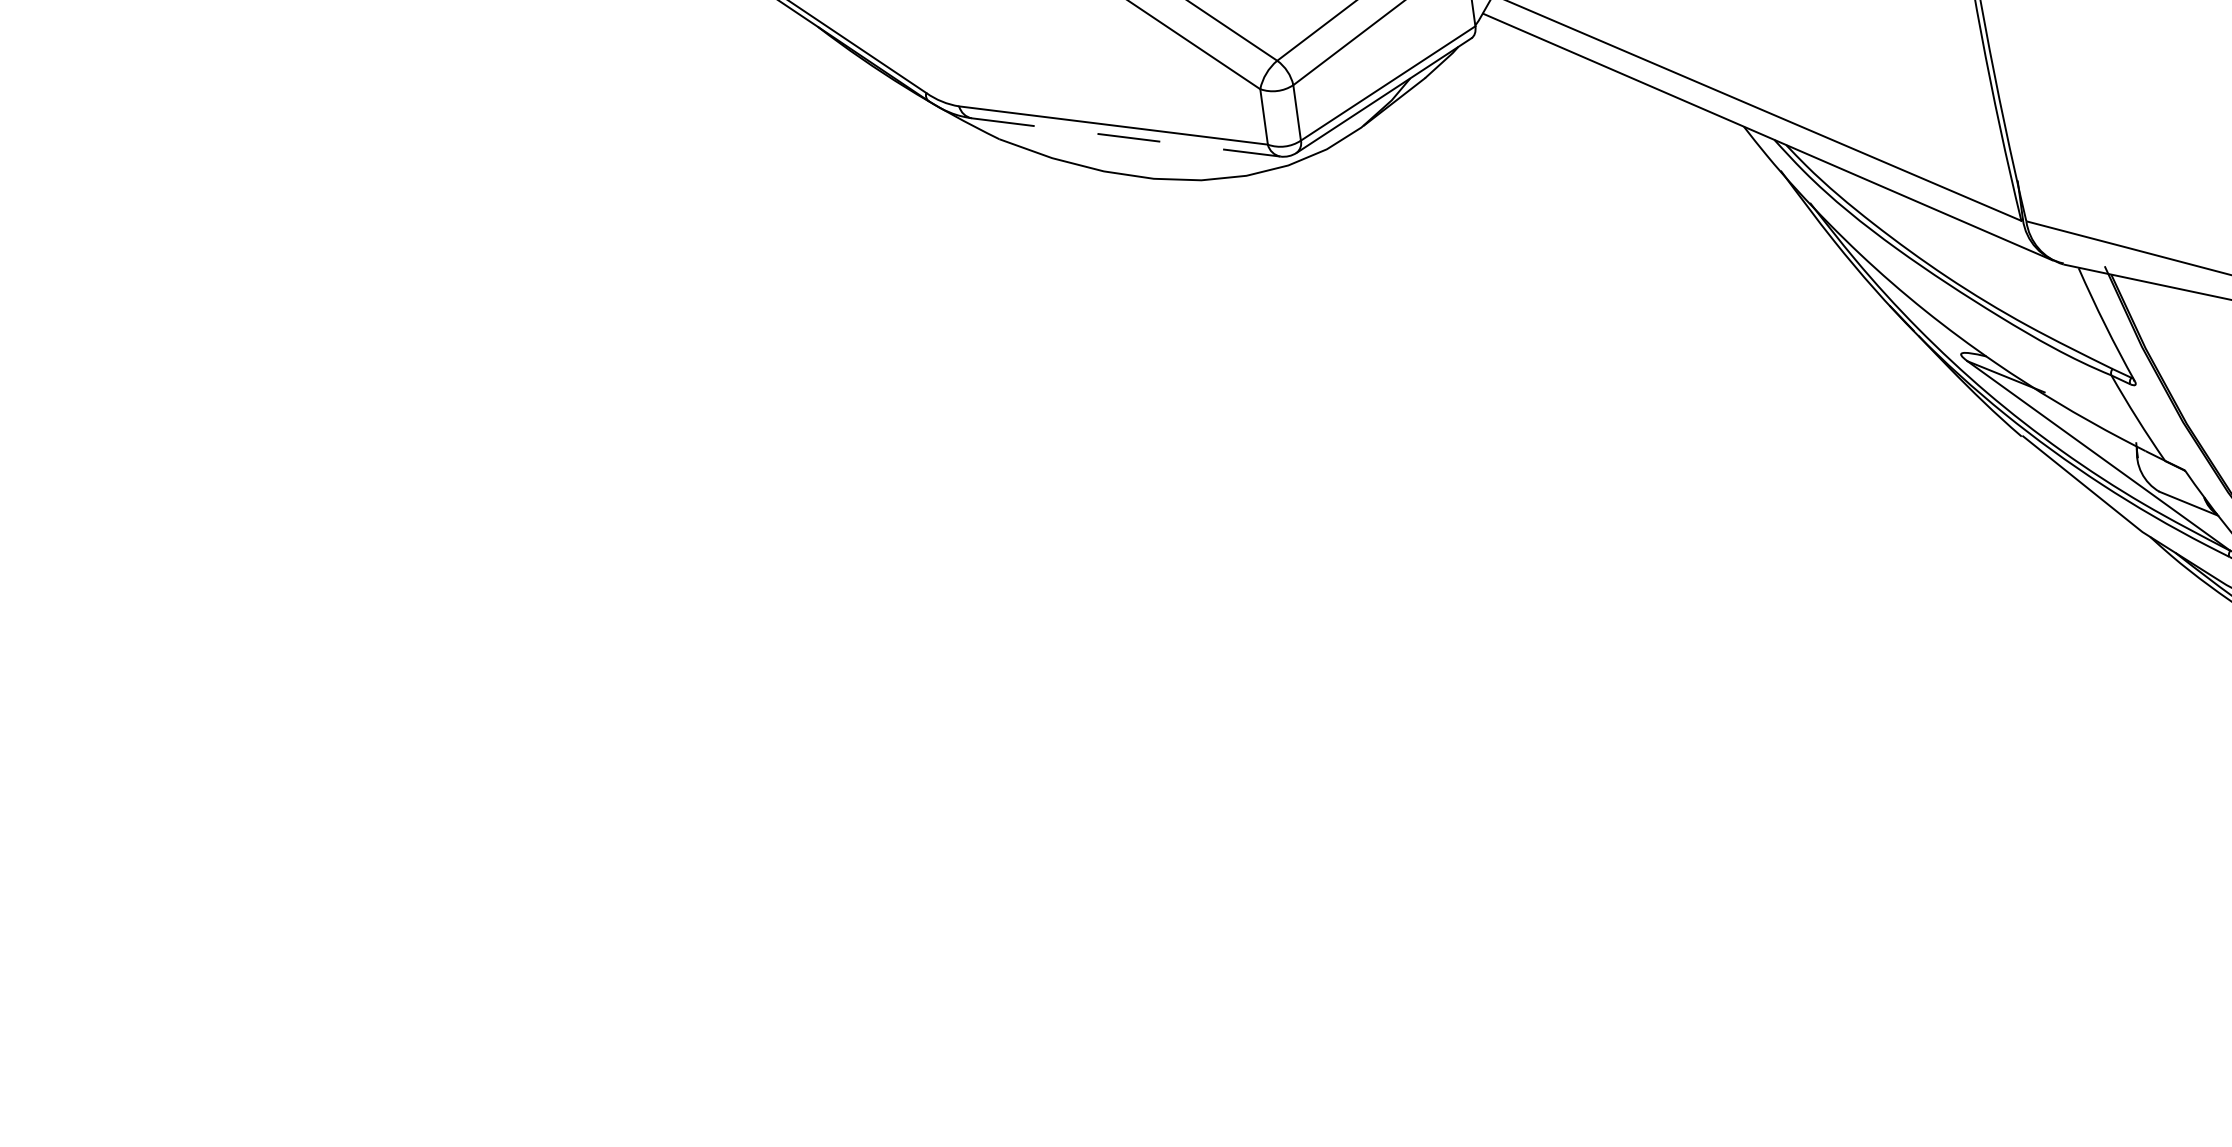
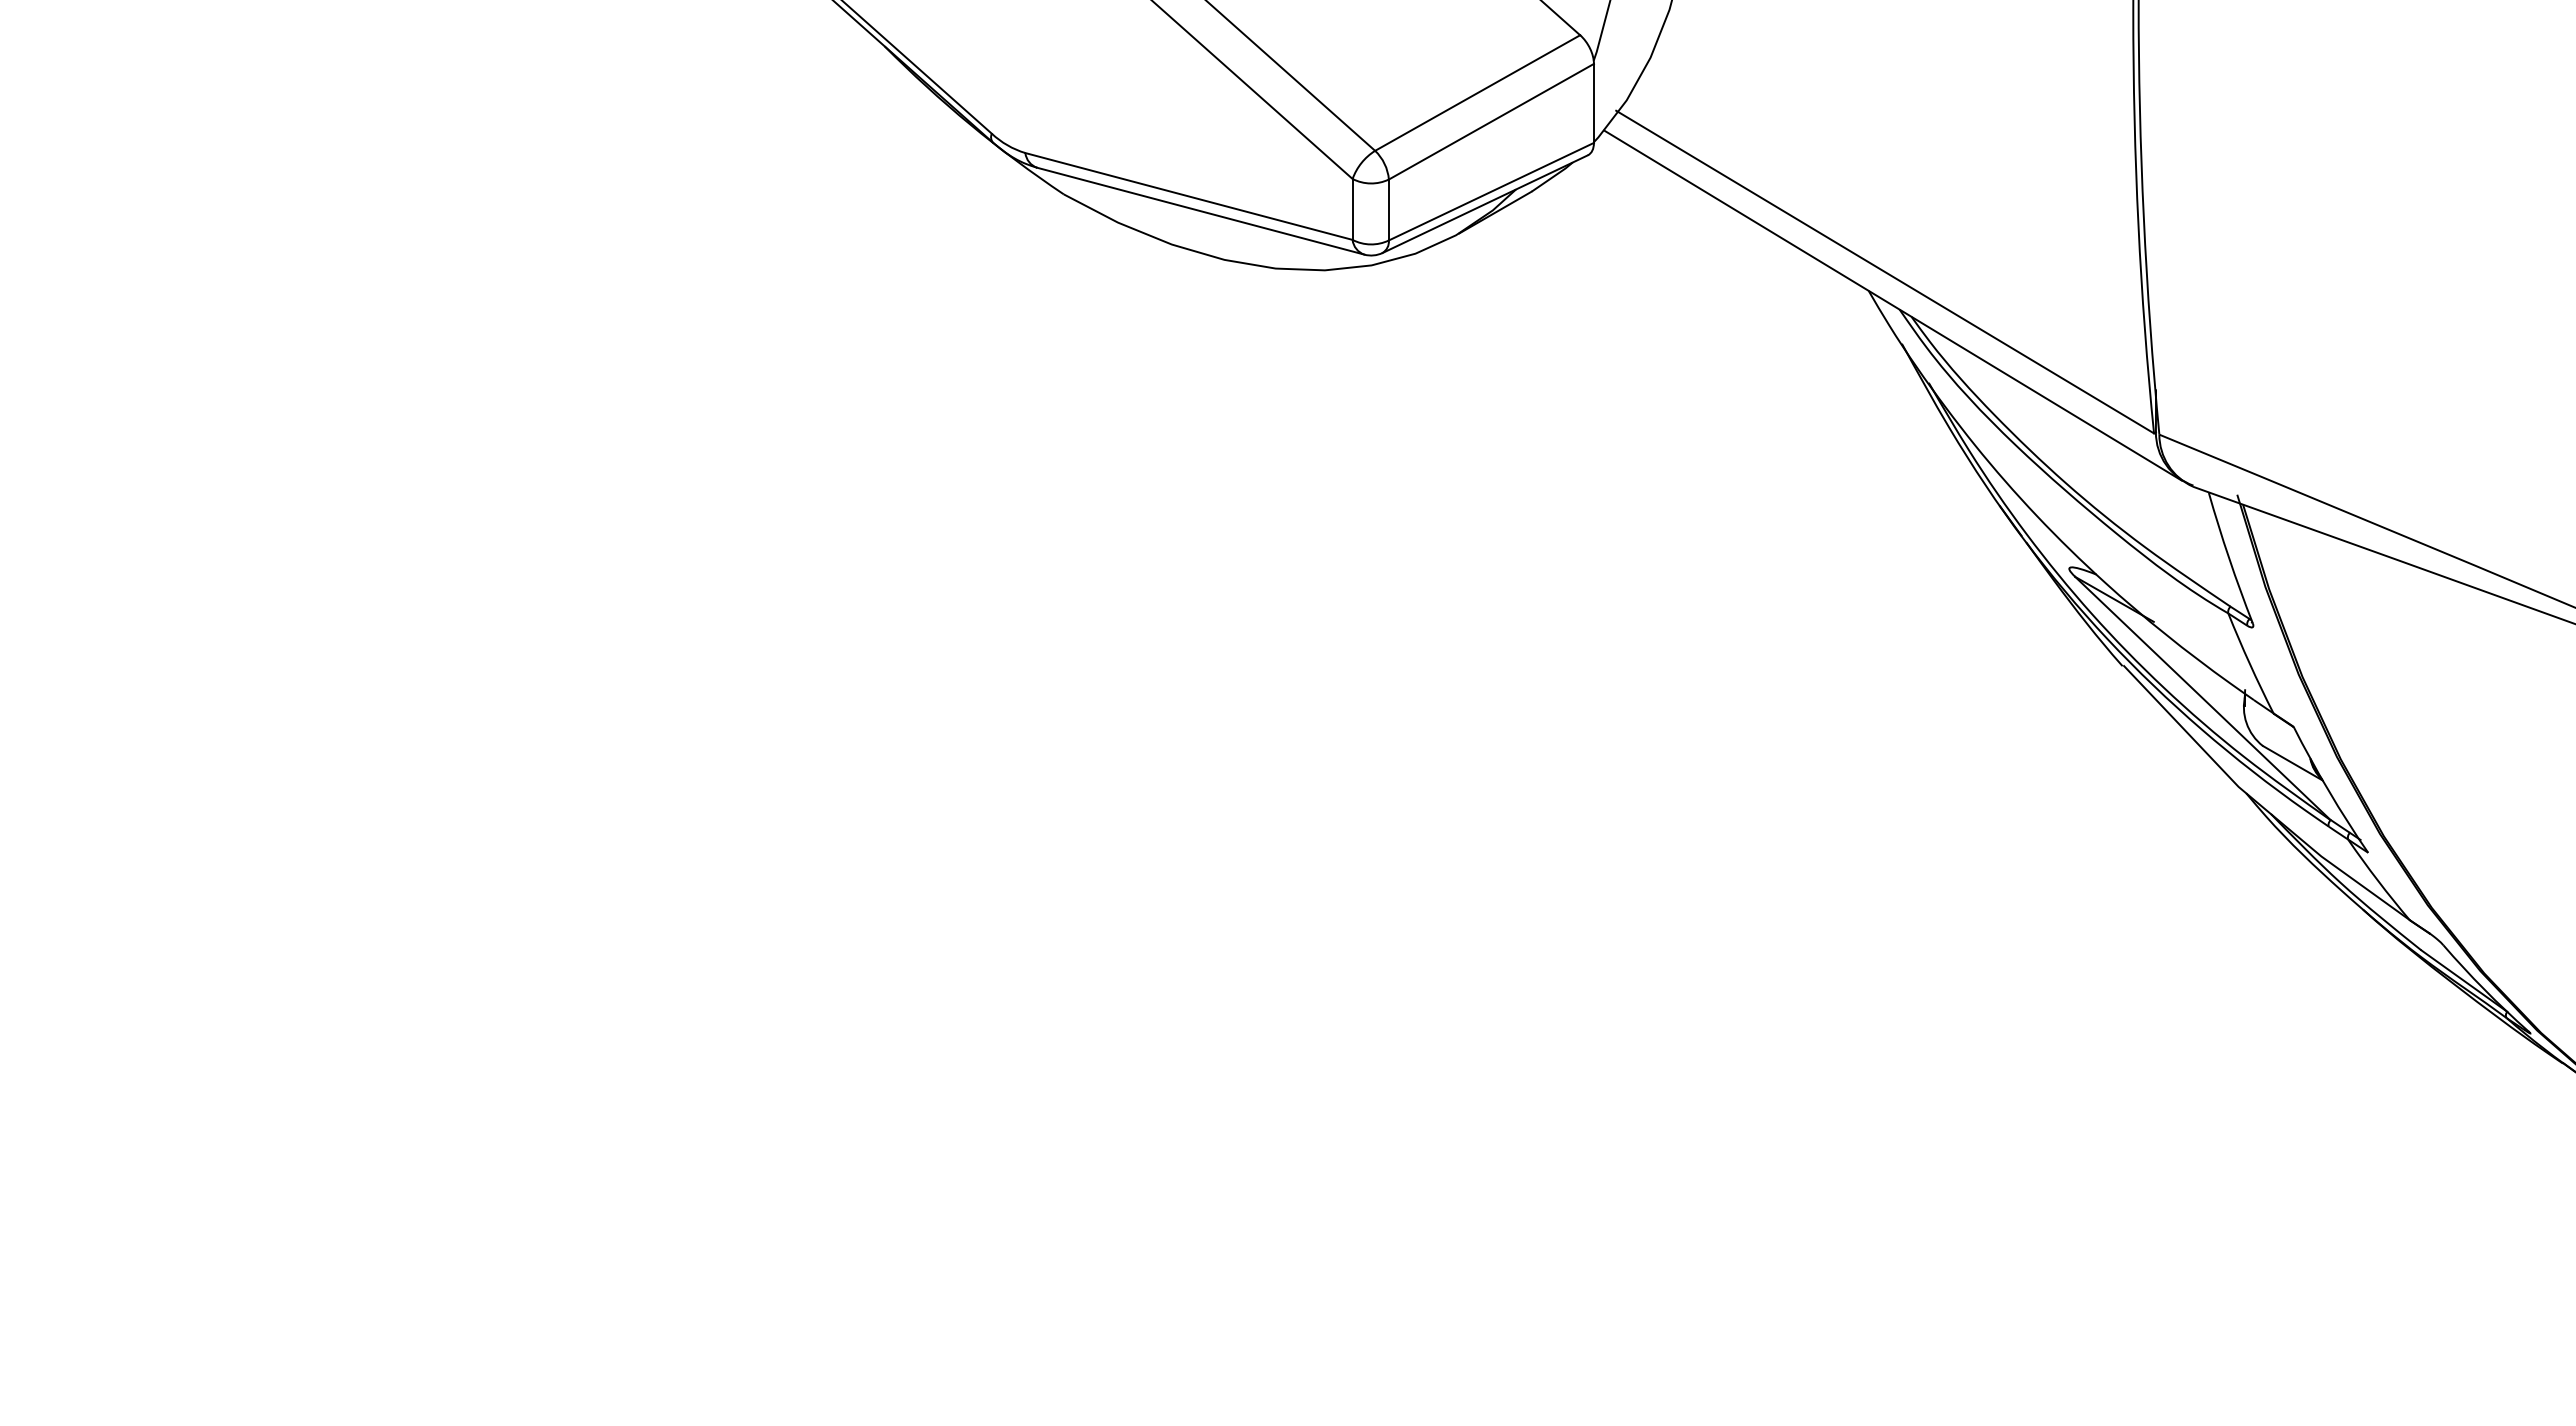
line: (1126, 137) -> (1201, 211), dashed -> solid

